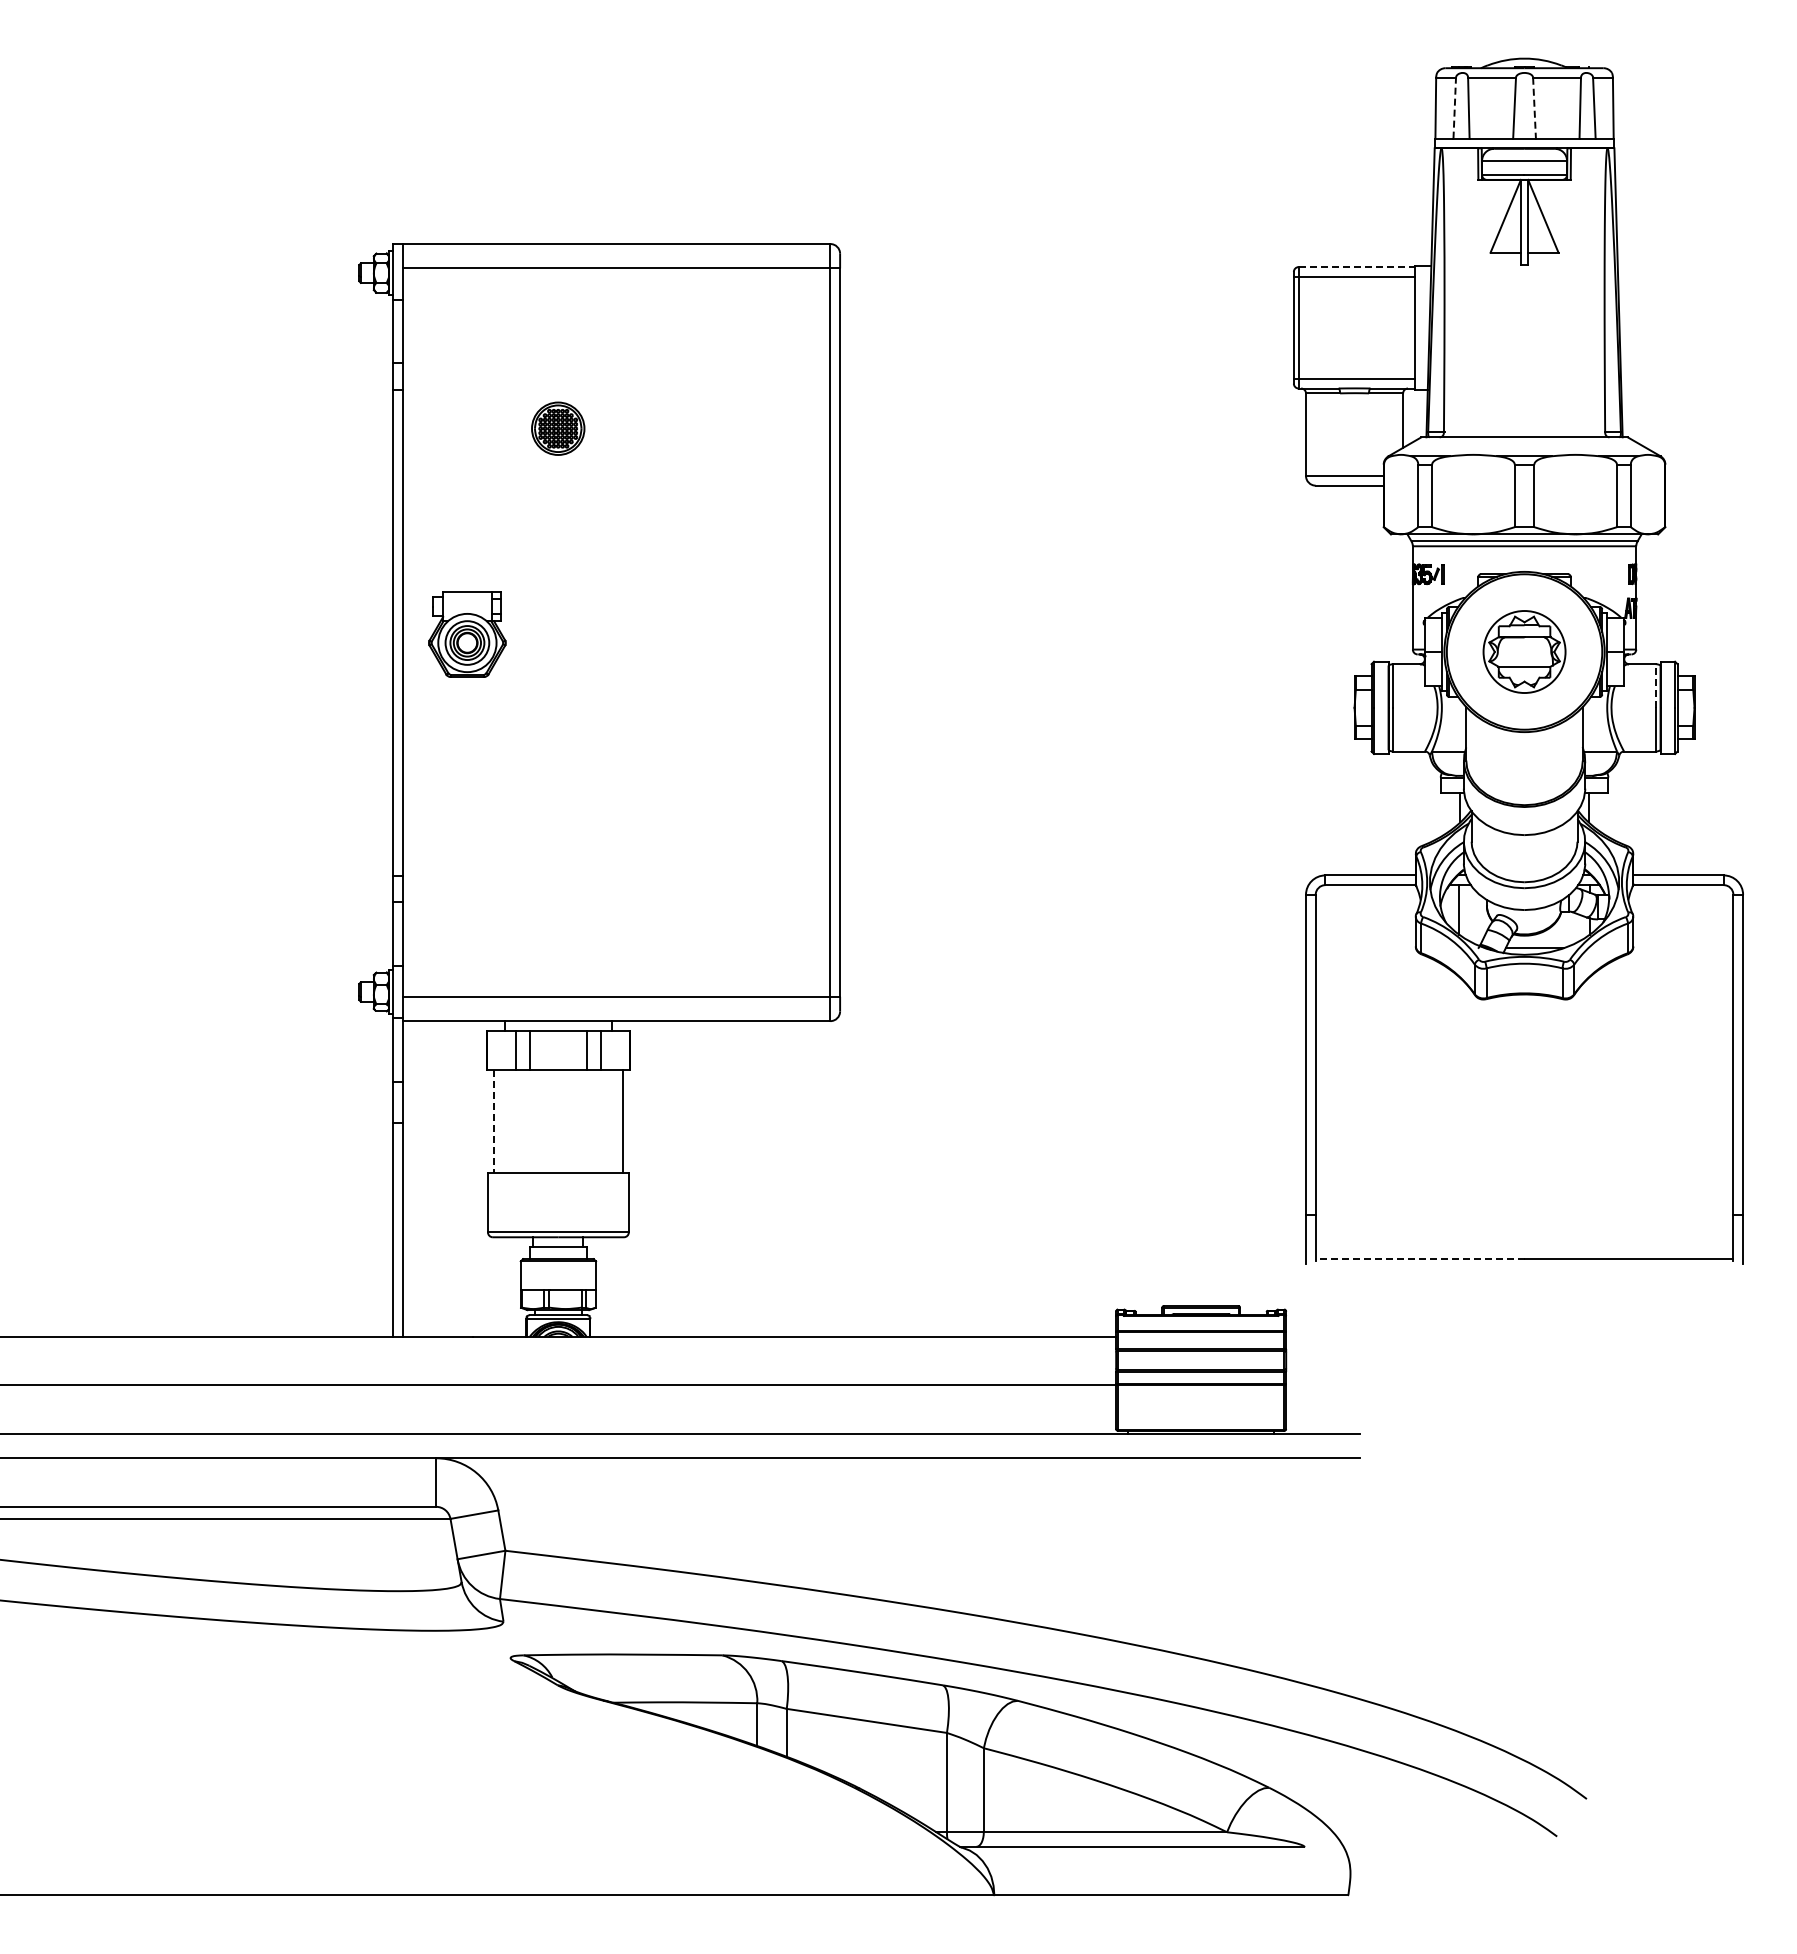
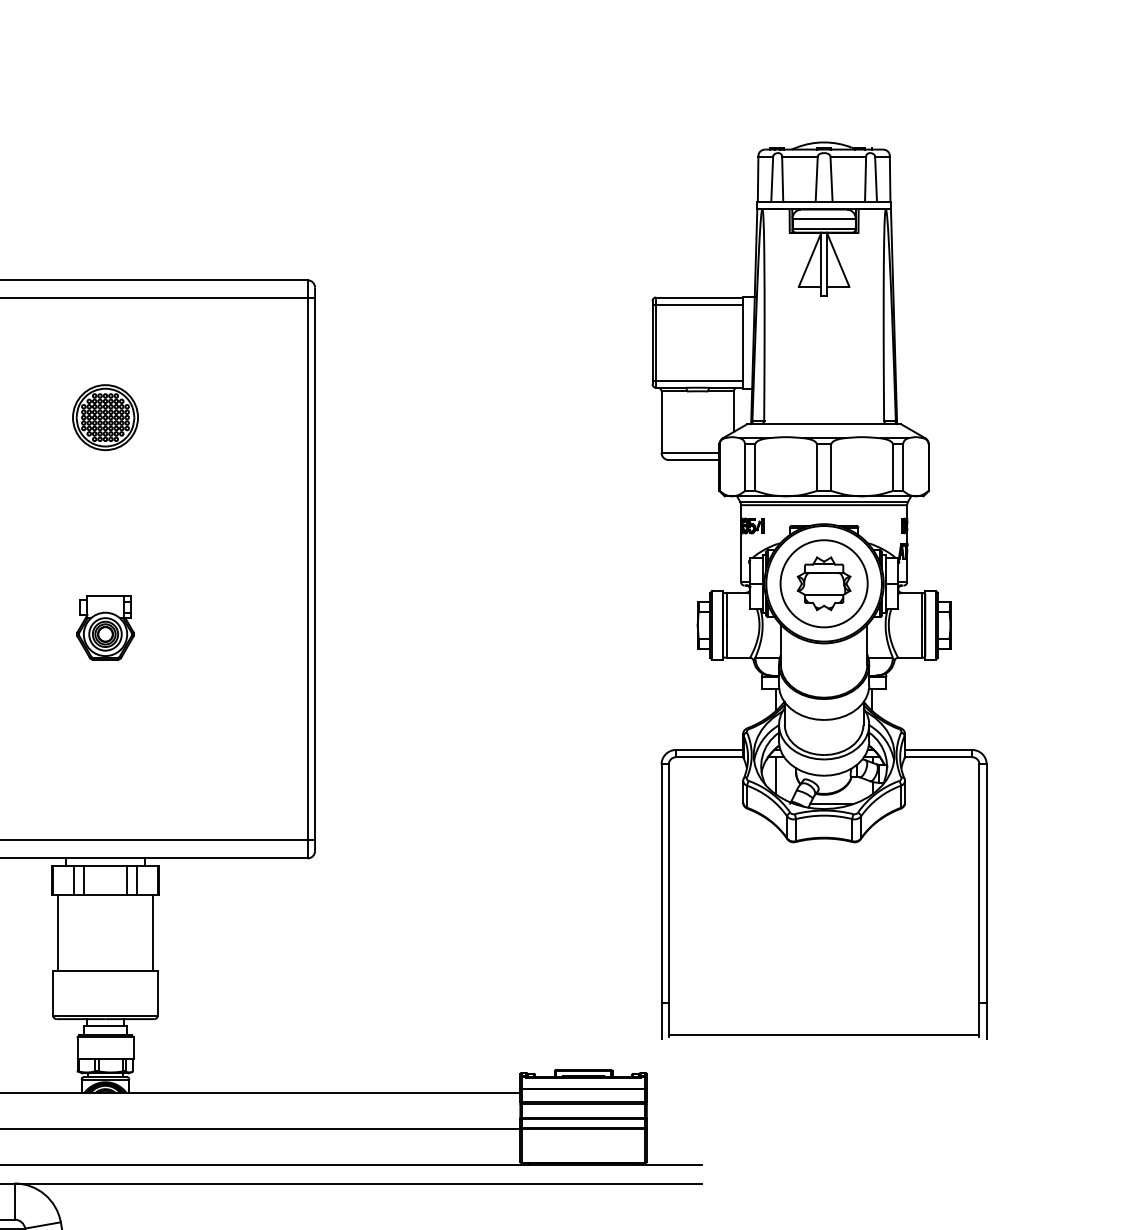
line: (1454, 107) -> (772, 178), dashed -> solid
line: (1534, 108) -> (831, 179), dashed -> solid
line: (1357, 267) -> (699, 297), dashed -> solid
part: (557, 428) -> (104, 417), size x1.67
part: (467, 634) -> (105, 628), moved
circle: (1524, 651) -> (824, 583), size x1.43
line: (1655, 686) -> (921, 609), dashed -> solid
line: (494, 1121) -> (57, 933), dashed -> solid
line: (1419, 1259) -> (745, 1035), dashed -> solid

